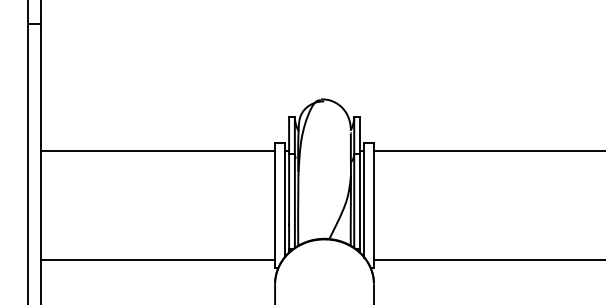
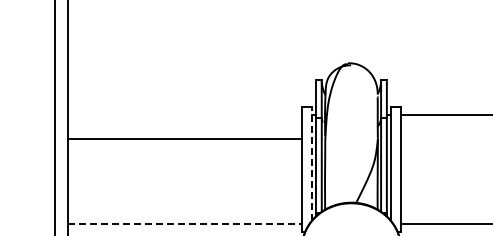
line: (158, 151) -> (185, 139), moved
line: (284, 199) -> (311, 163), solid -> dashed
line: (158, 259) -> (185, 223), solid -> dashed

